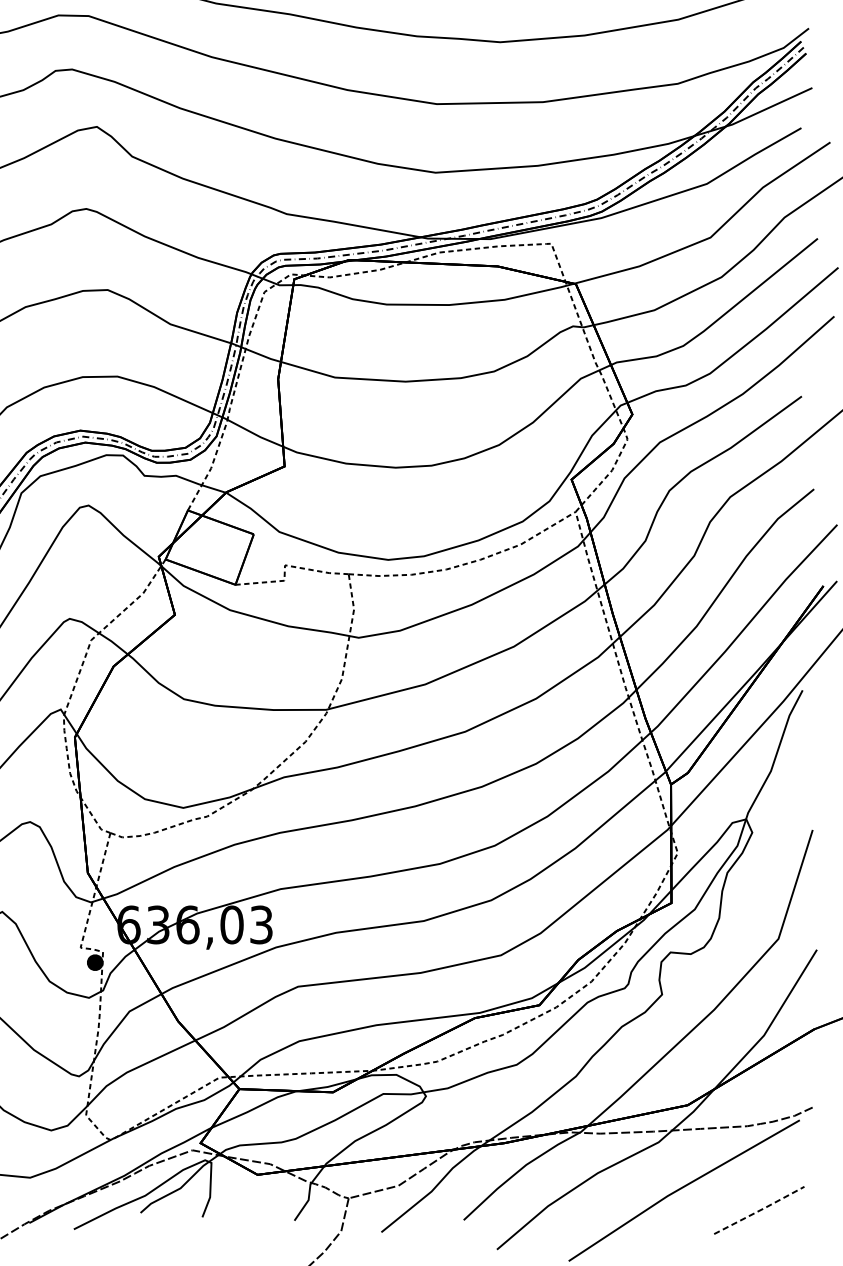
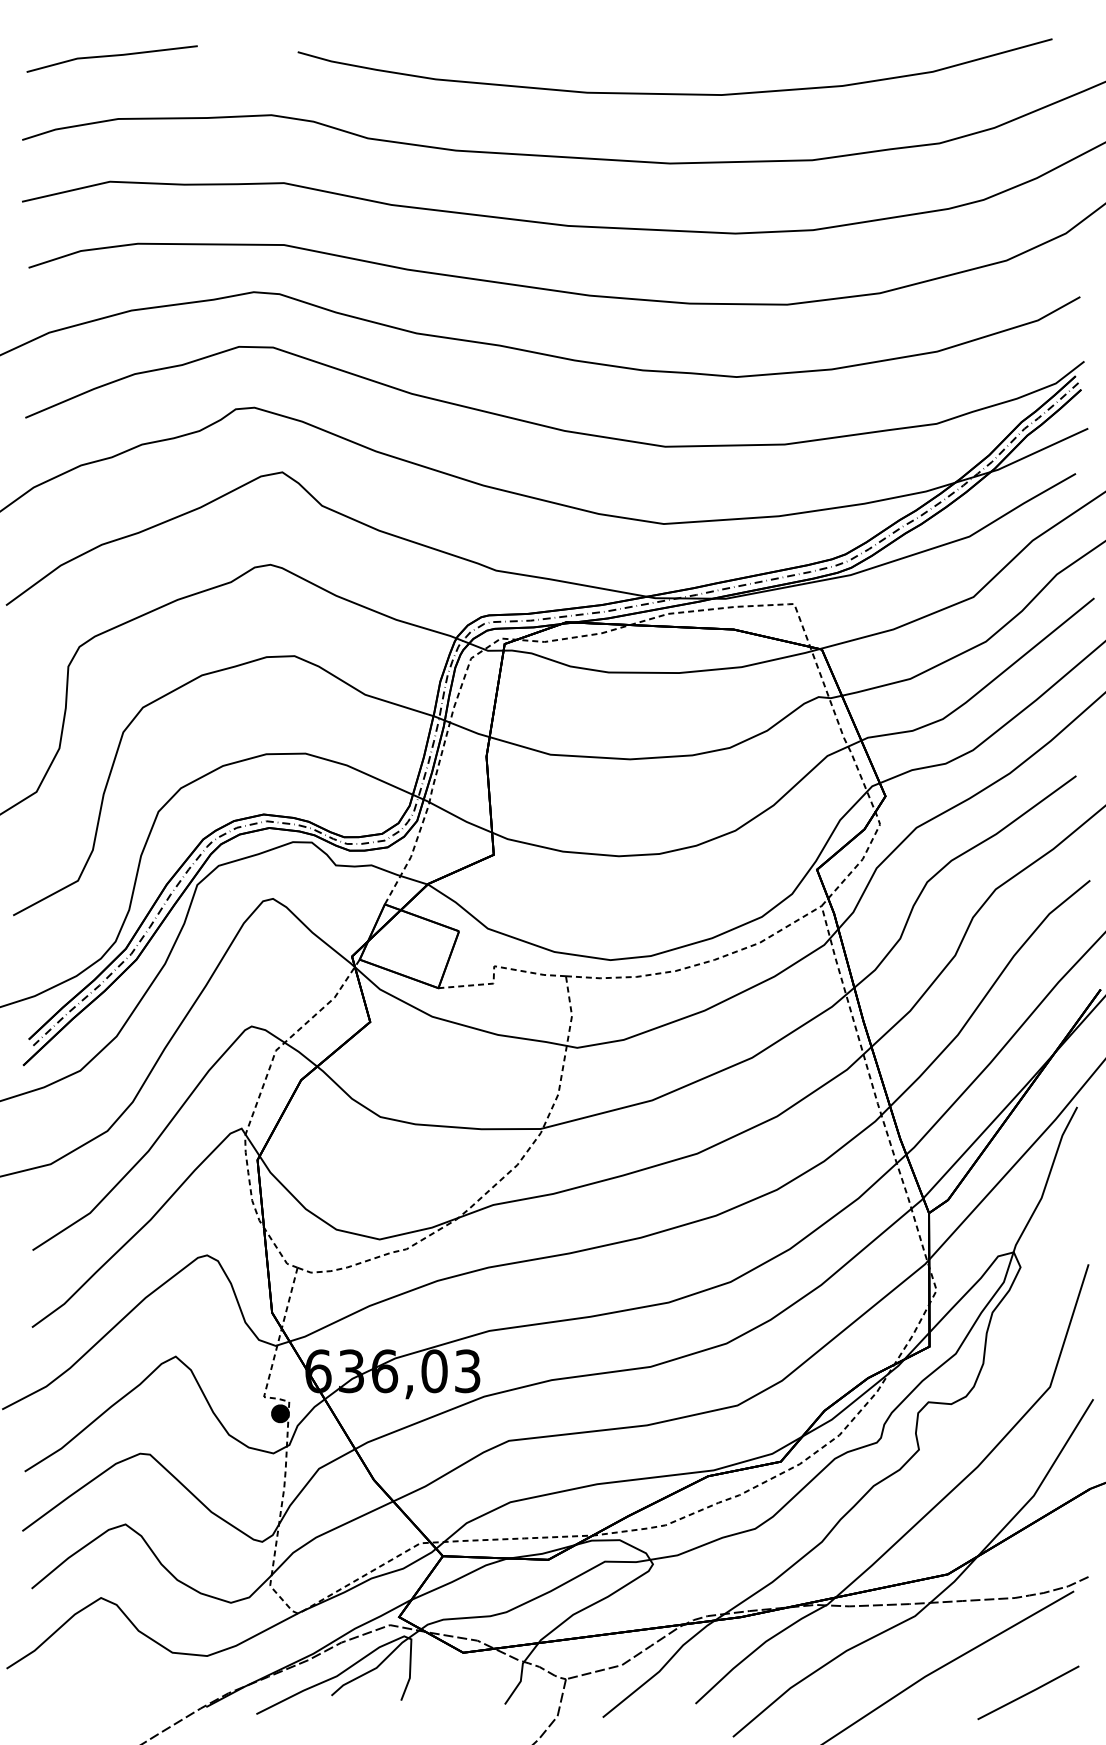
line: (760, 1210) -> (1029, 1692), dashed -> solid

